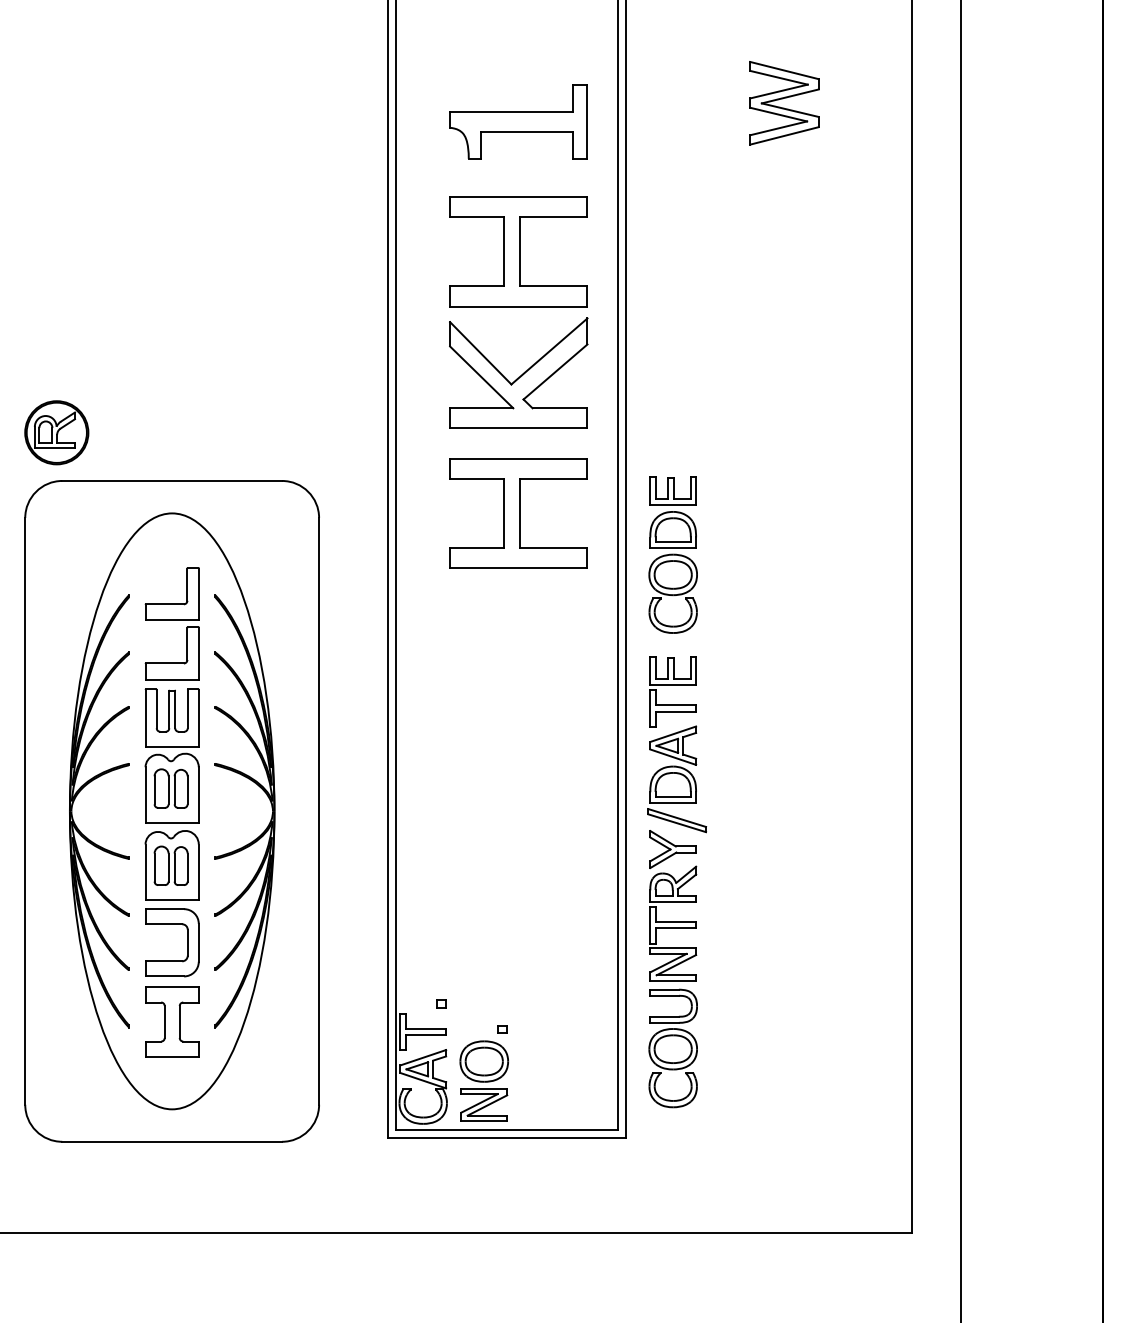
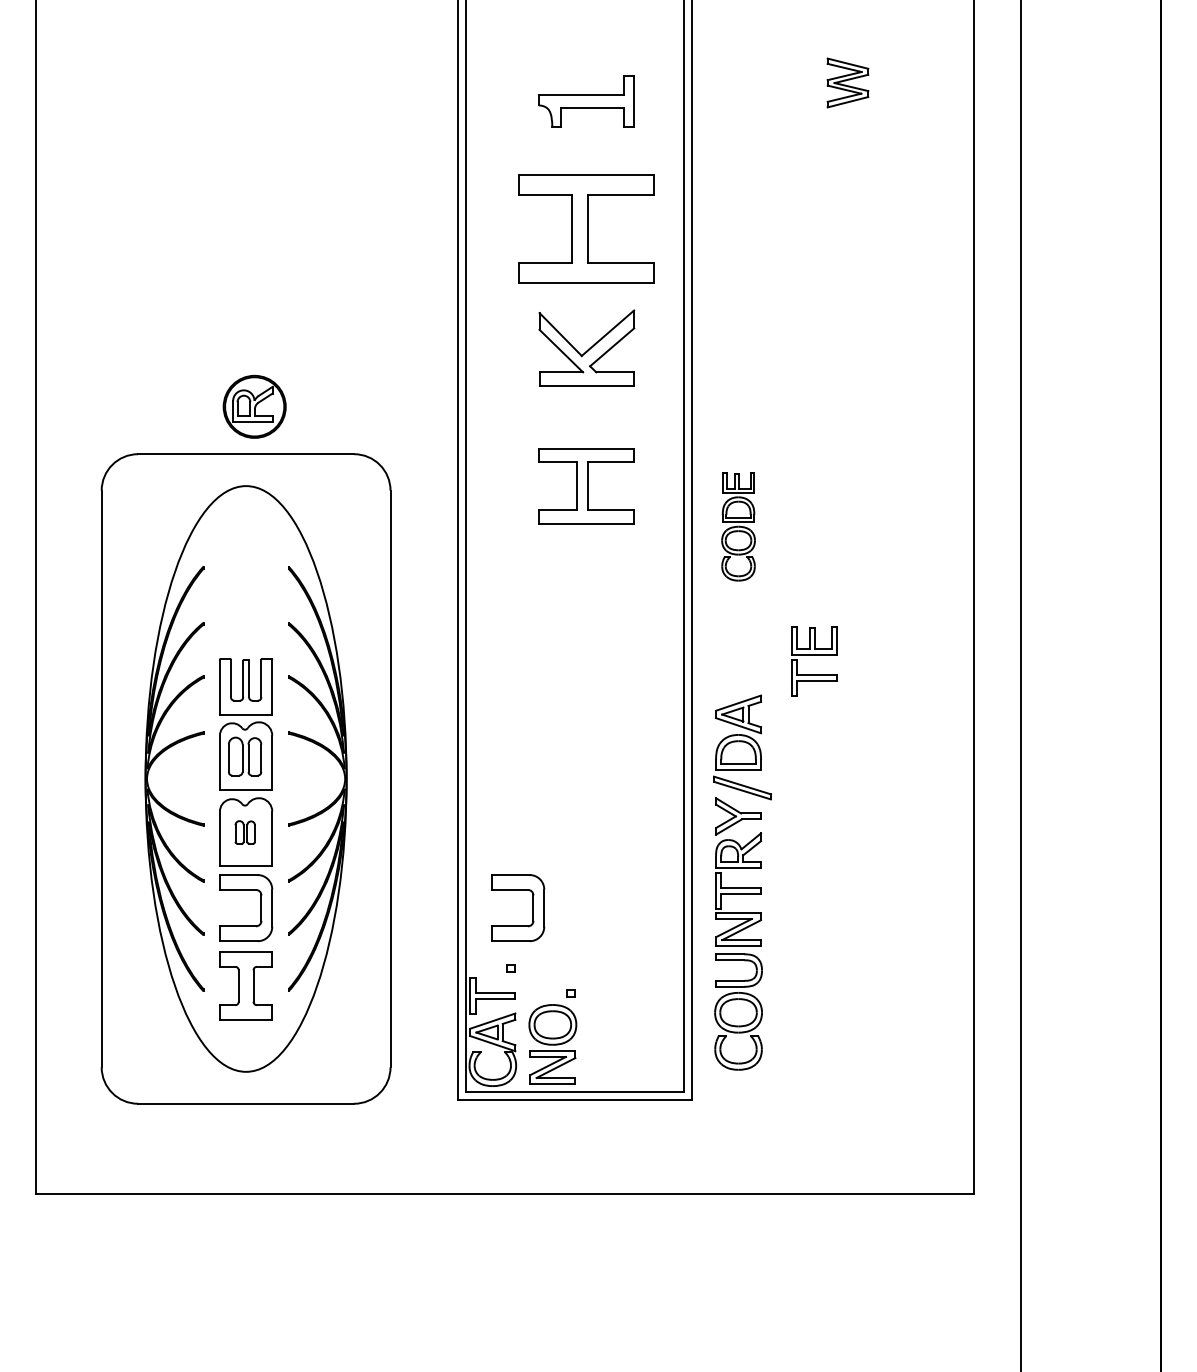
part: (784, 102) -> (847, 82), size x0.6
part: (518, 122) -> (586, 101), size x0.7
part: (518, 372) -> (586, 347), size x0.7
part: (56, 432) -> (254, 406), moved
part: (518, 512) -> (586, 485), size x0.7
part: (673, 554) -> (738, 526), size x0.7
part: (172, 623) -> (246, 594), removed
part: (673, 691) -> (814, 661), moved
part: (171, 865) -> (245, 832), size x0.6
part: (463, 943) -> (532, 908), added

